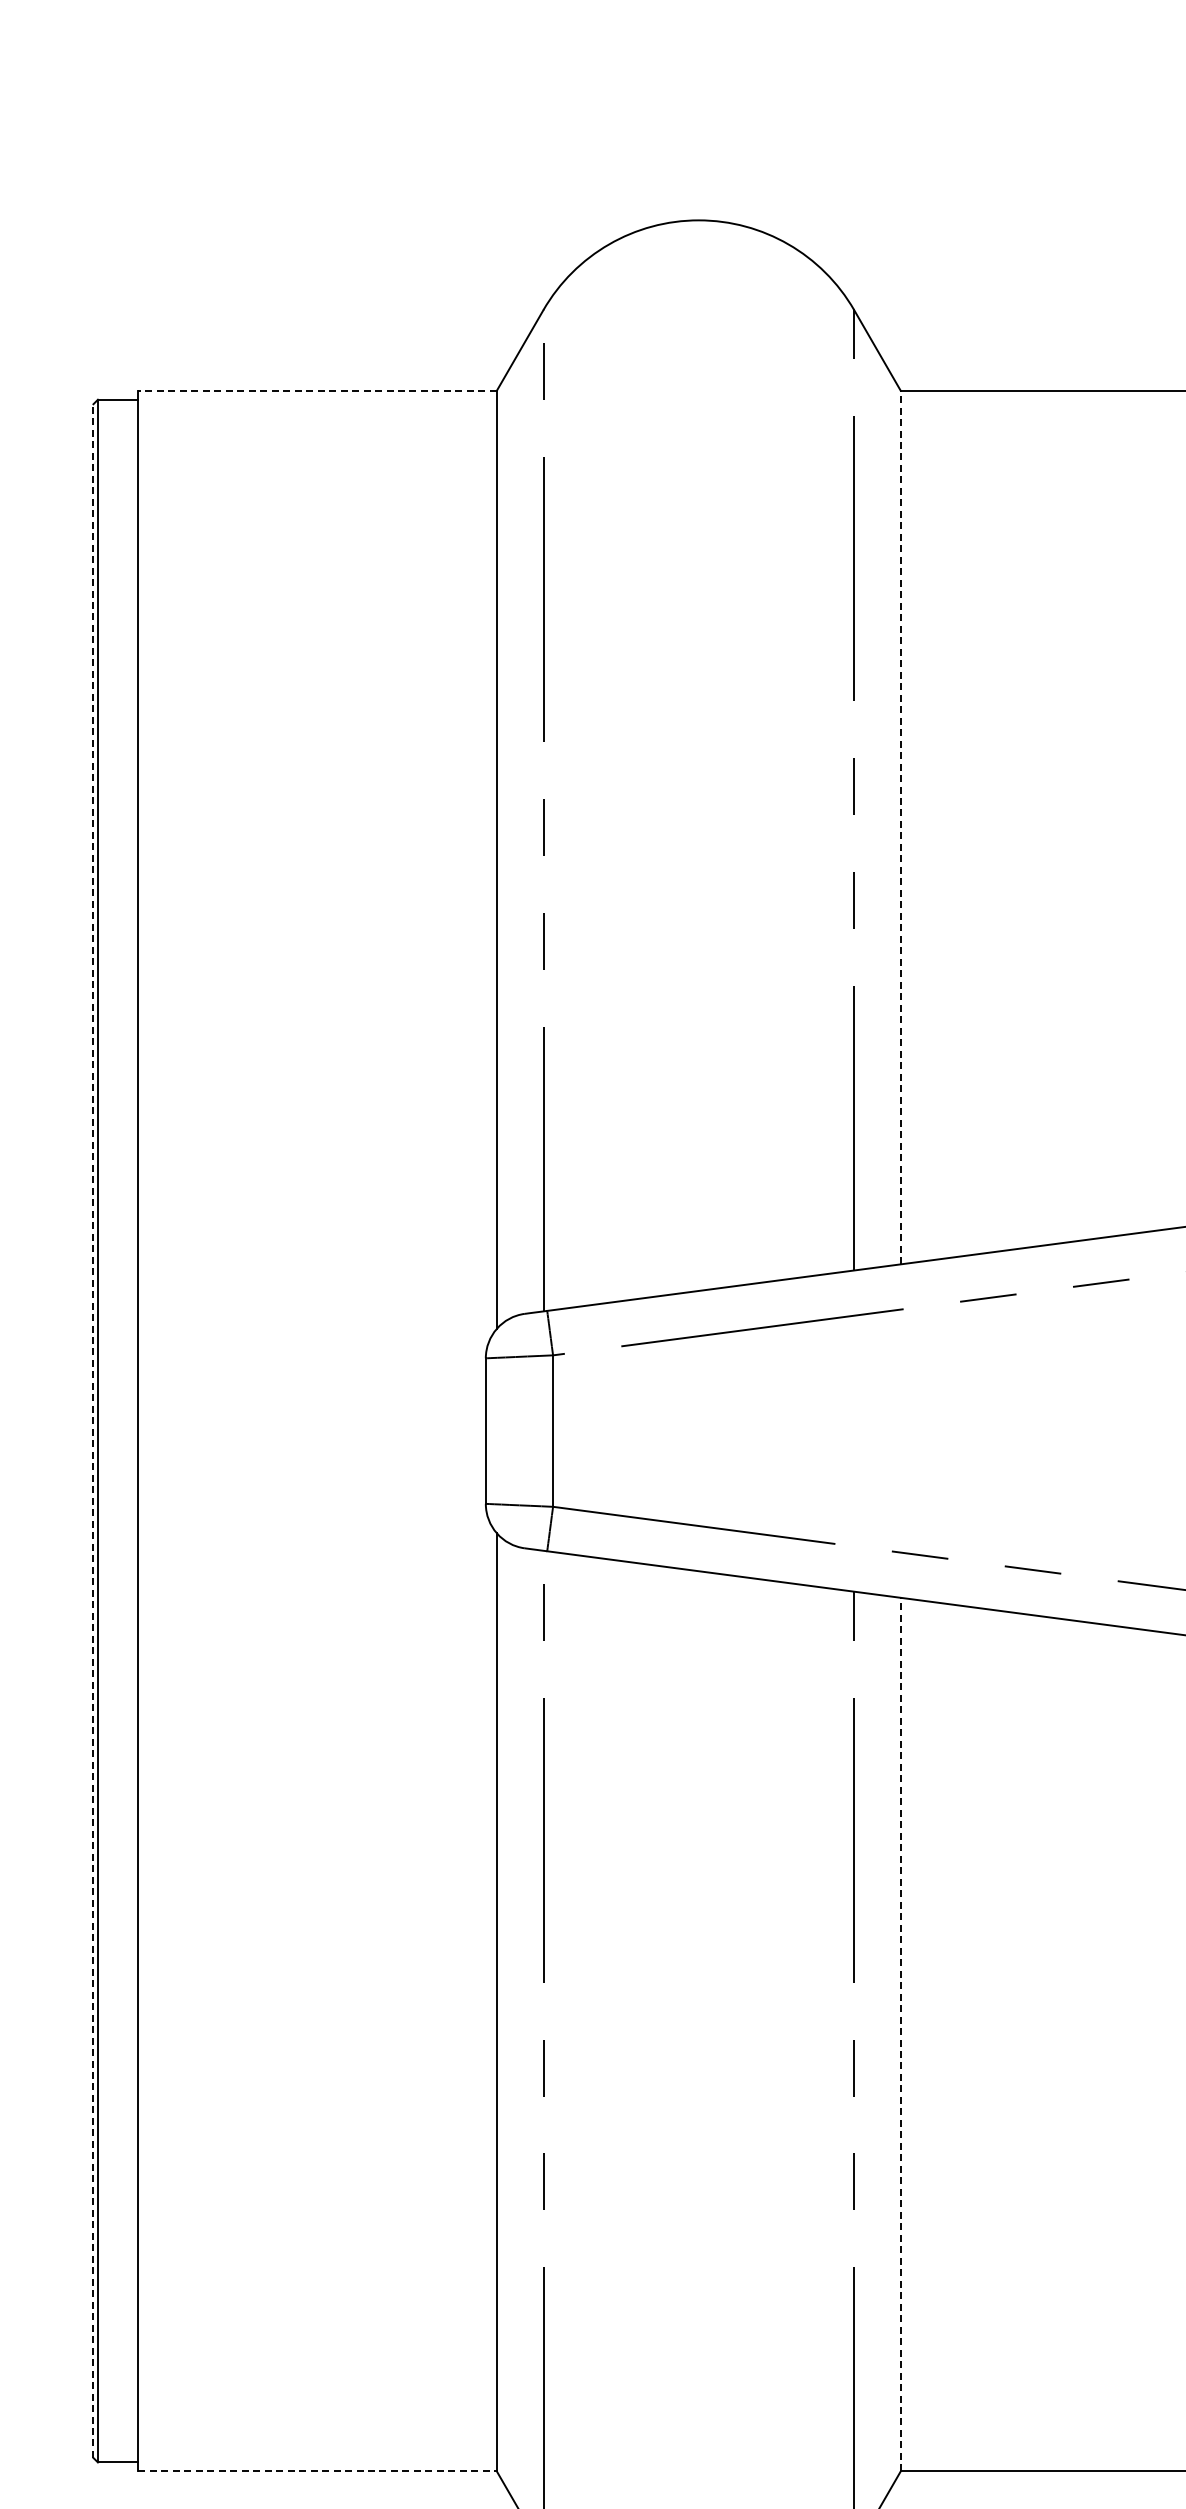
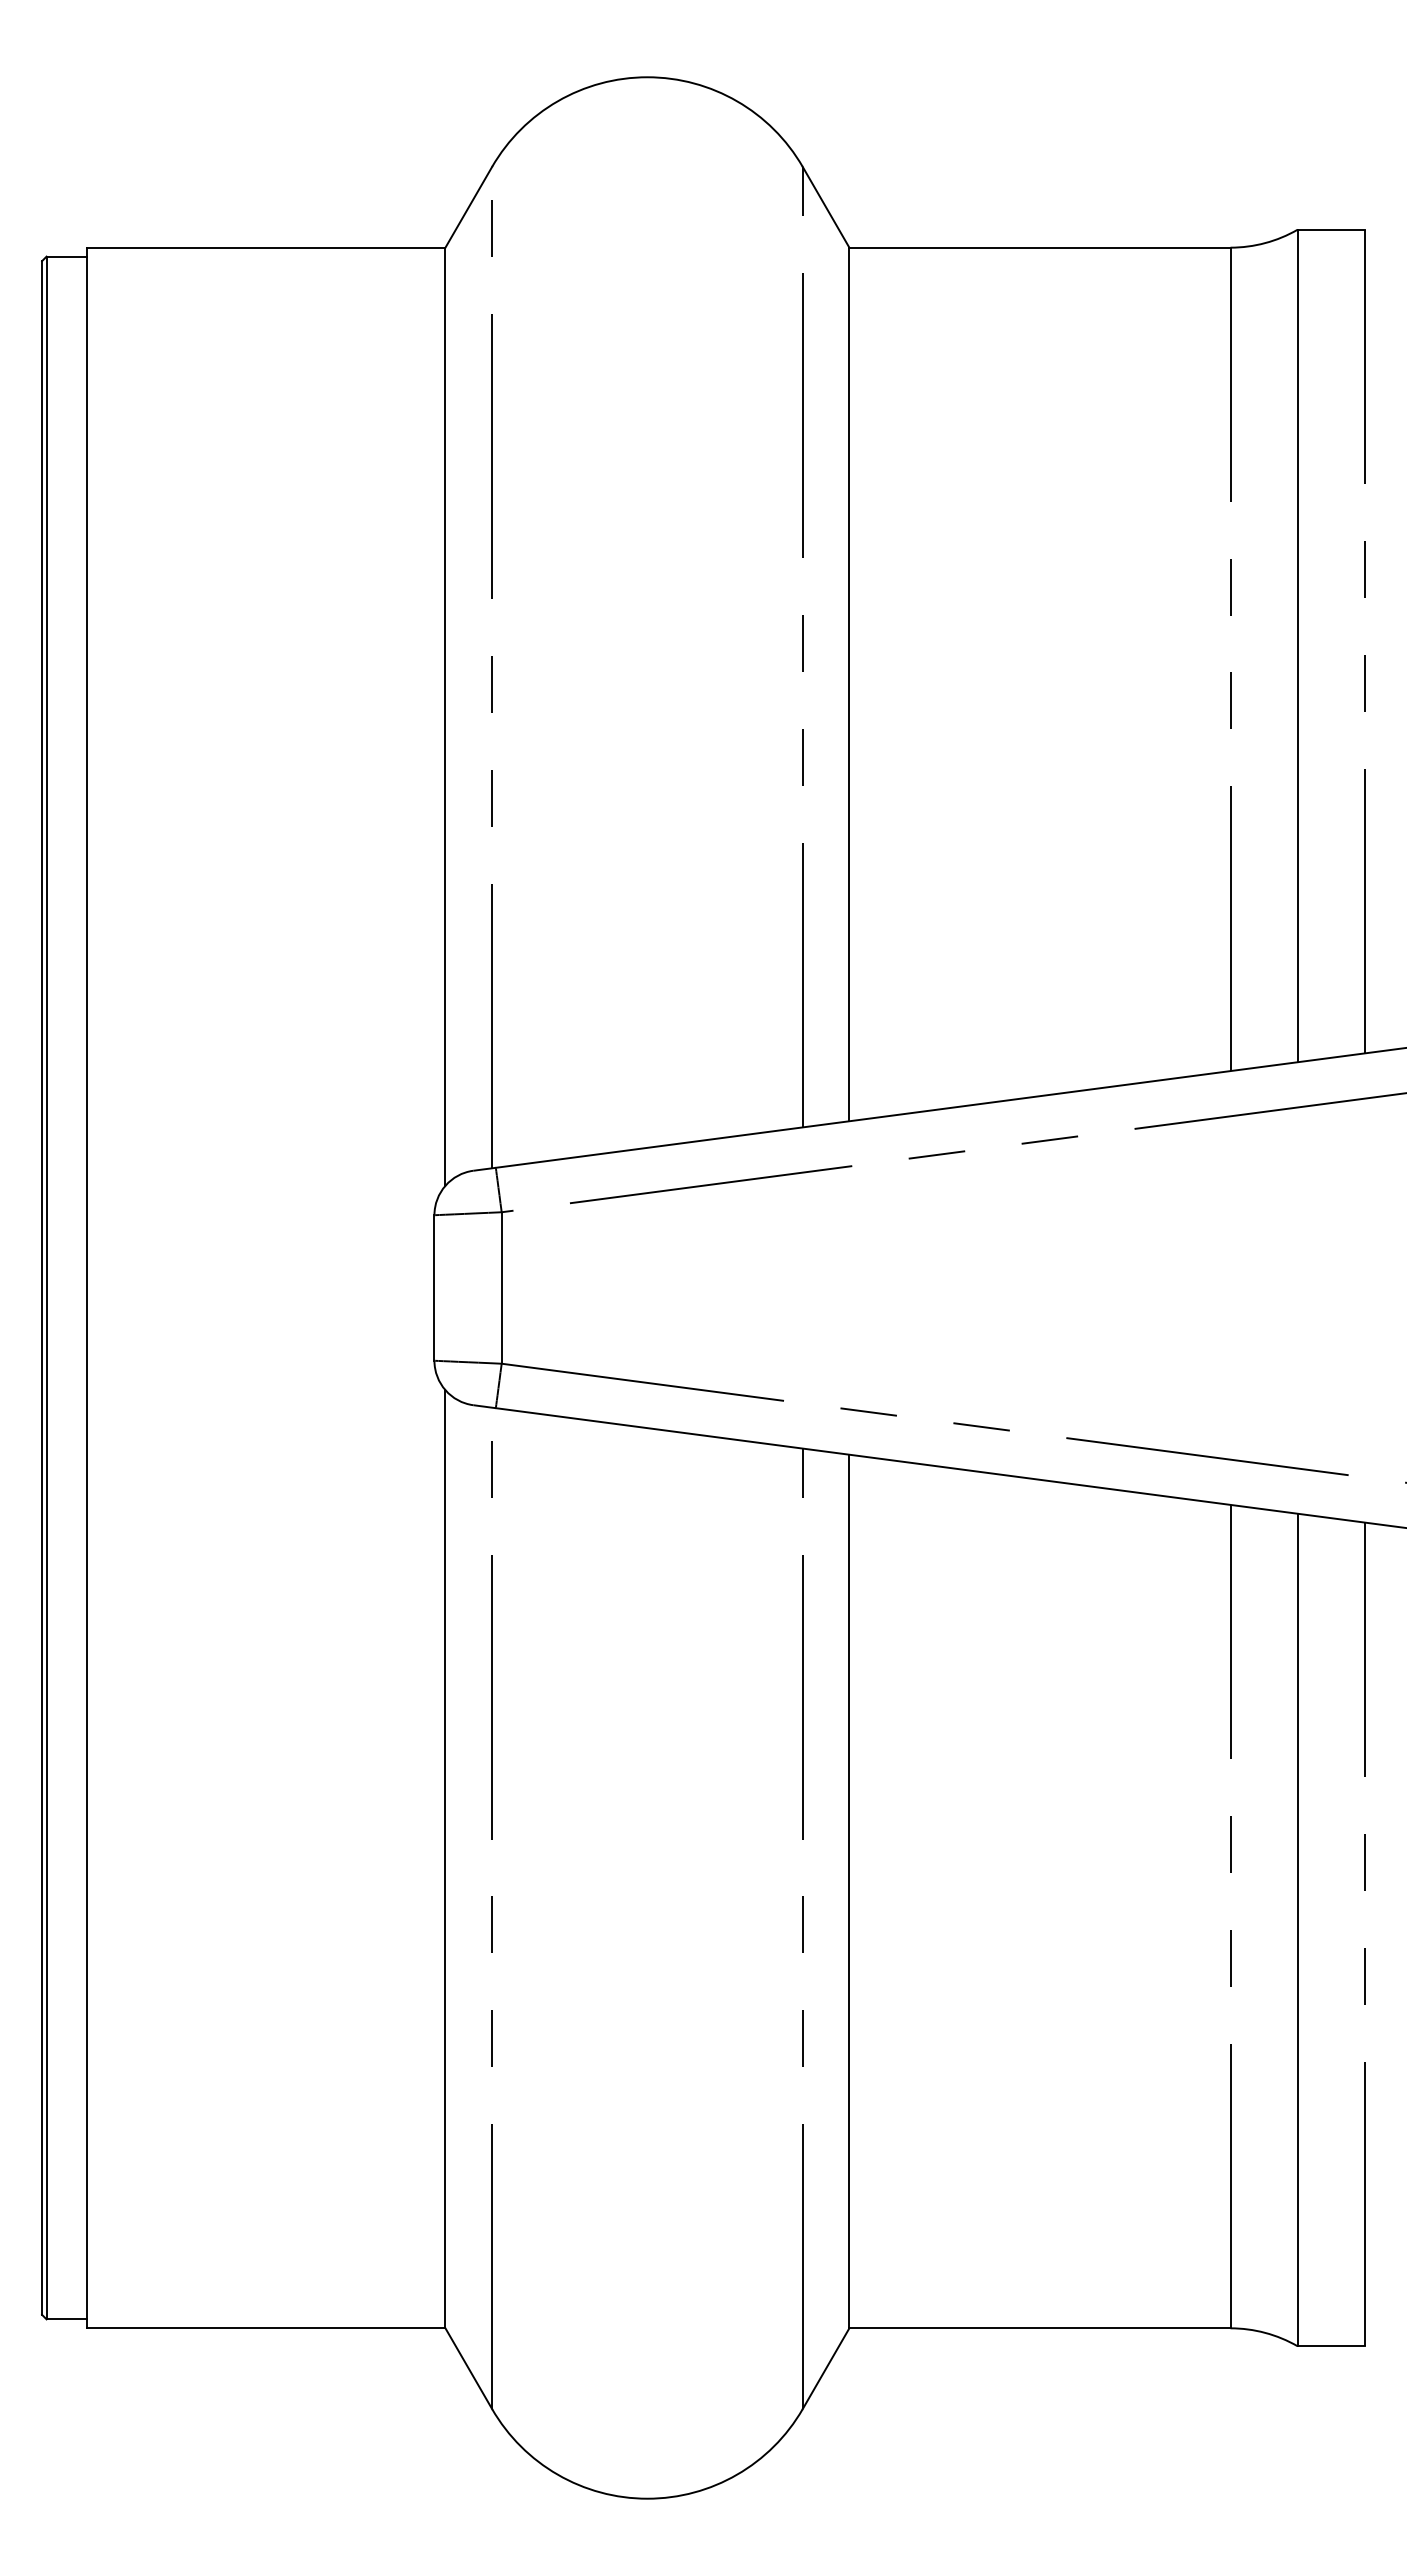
line: (316, 390) -> (265, 247), dashed -> solid
line: (900, 827) -> (849, 684), dashed -> solid
line: (93, 1430) -> (42, 1287), dashed -> solid
line: (900, 2034) -> (849, 1891), dashed -> solid
line: (317, 2471) -> (266, 2328), dashed -> solid

